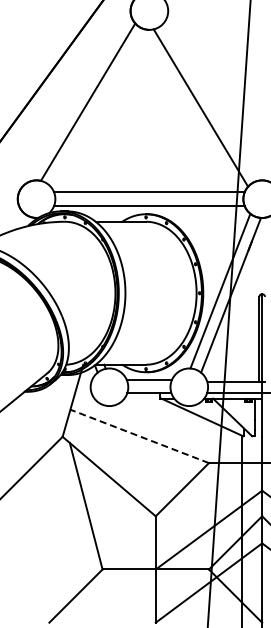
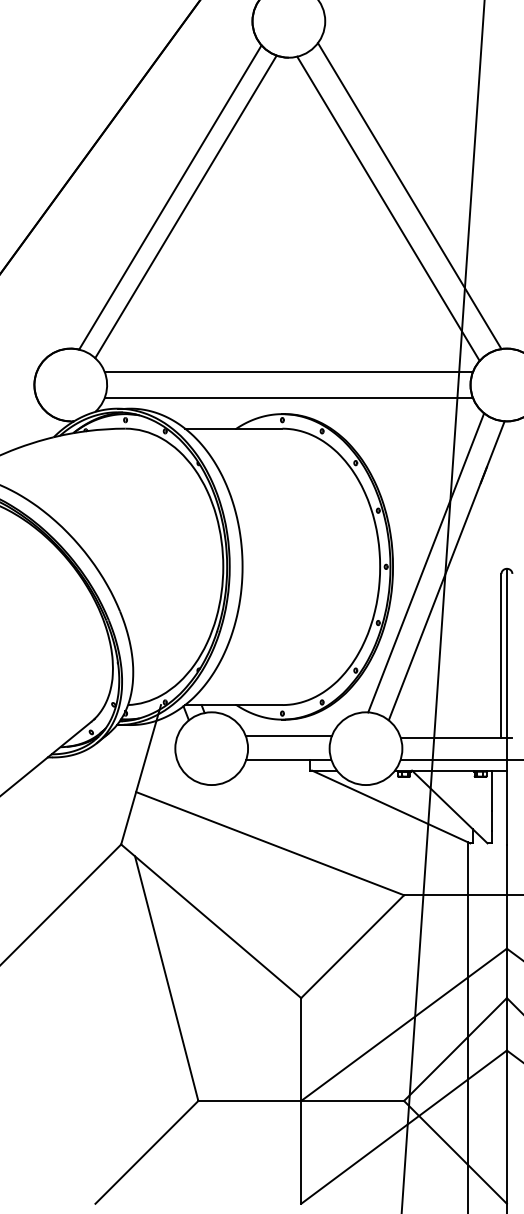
line: (211, 101) -> (408, 196), added
line: (96, 106) -> (186, 205), added
line: (139, 436) -> (269, 843), dashed -> solid

